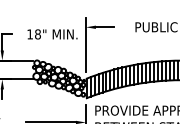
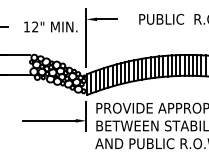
text: (38, 33) -> (35, 26), 18" -> 12"

